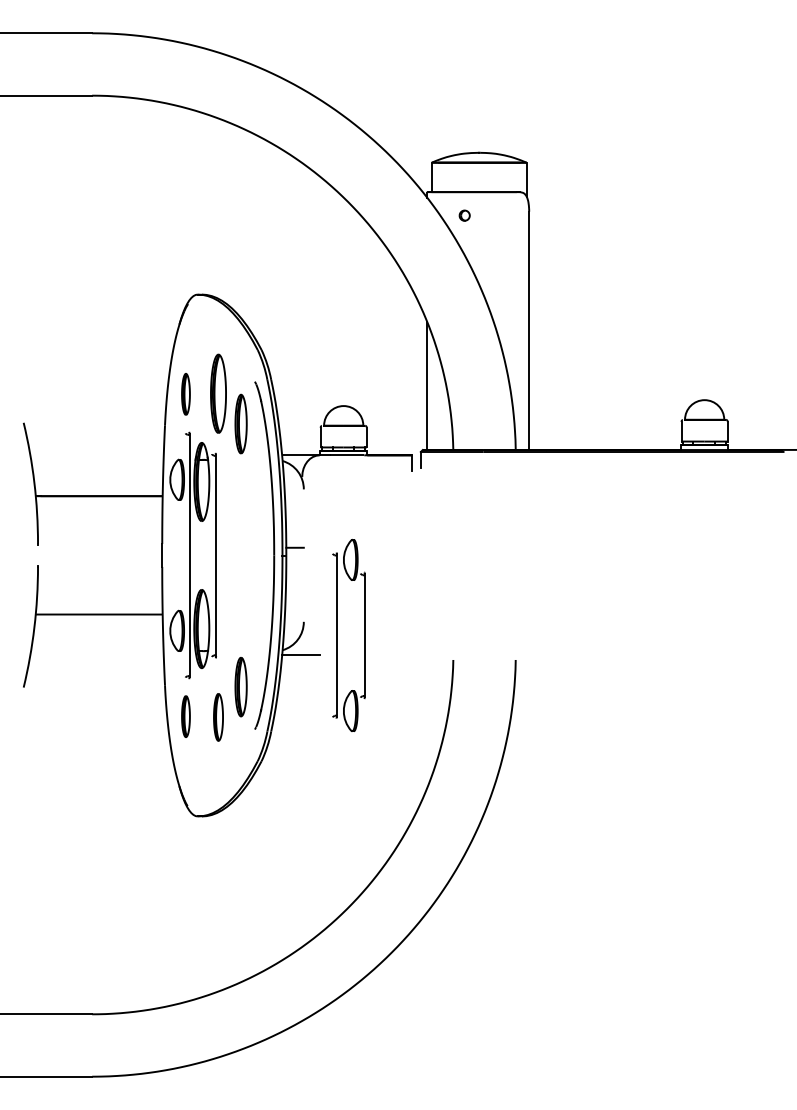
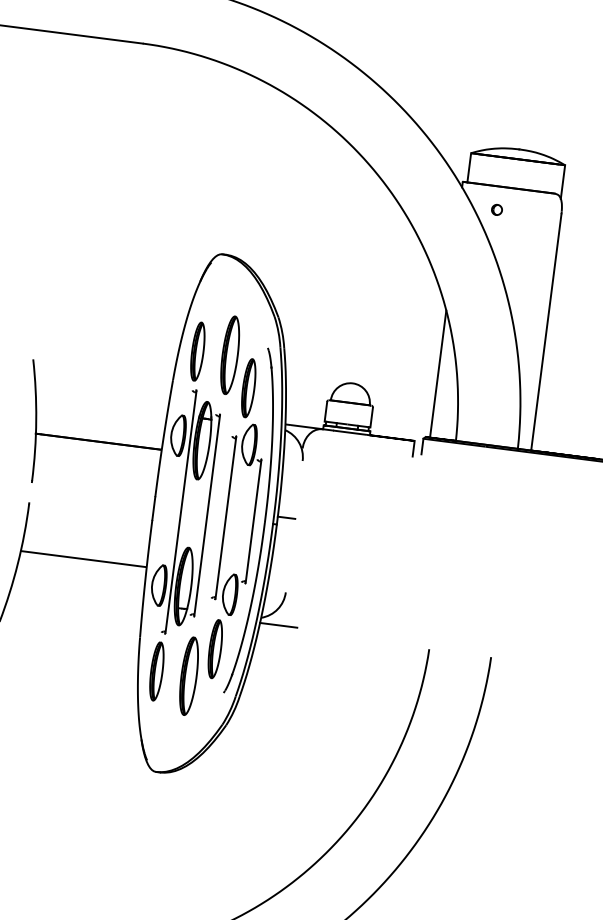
part: (185, 394) -> (197, 351), size x1.43
part: (337, 635) -> (226, 517), moved
part: (185, 716) -> (156, 671), size x1.43
part: (218, 717) -> (189, 676), size x1.67

